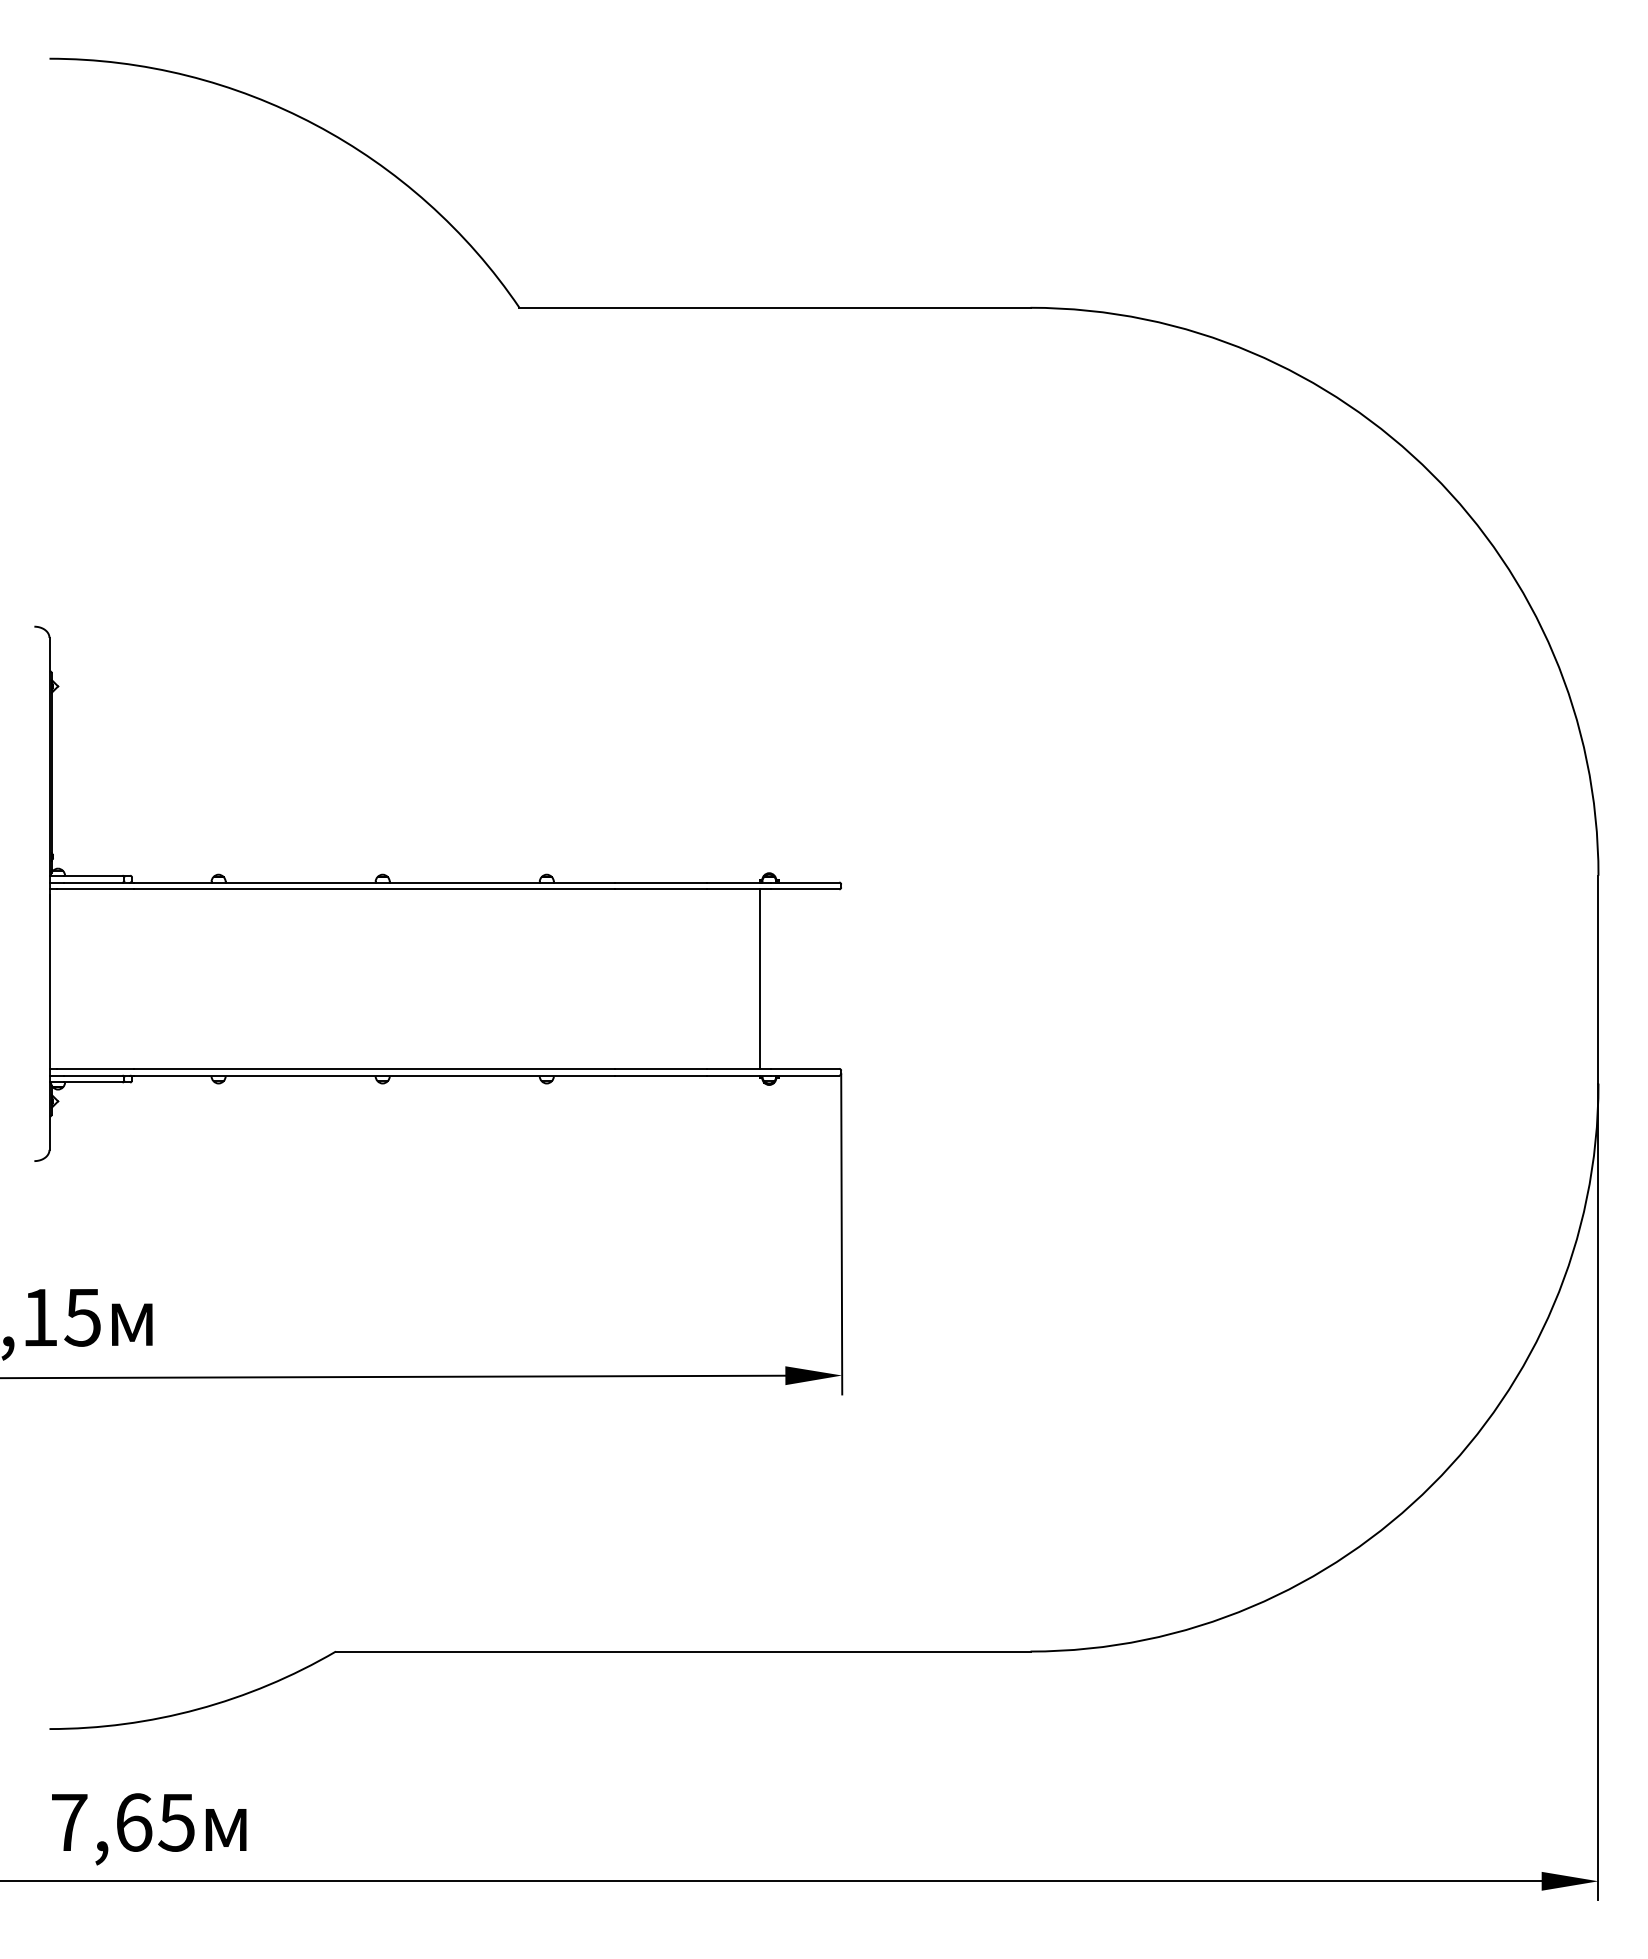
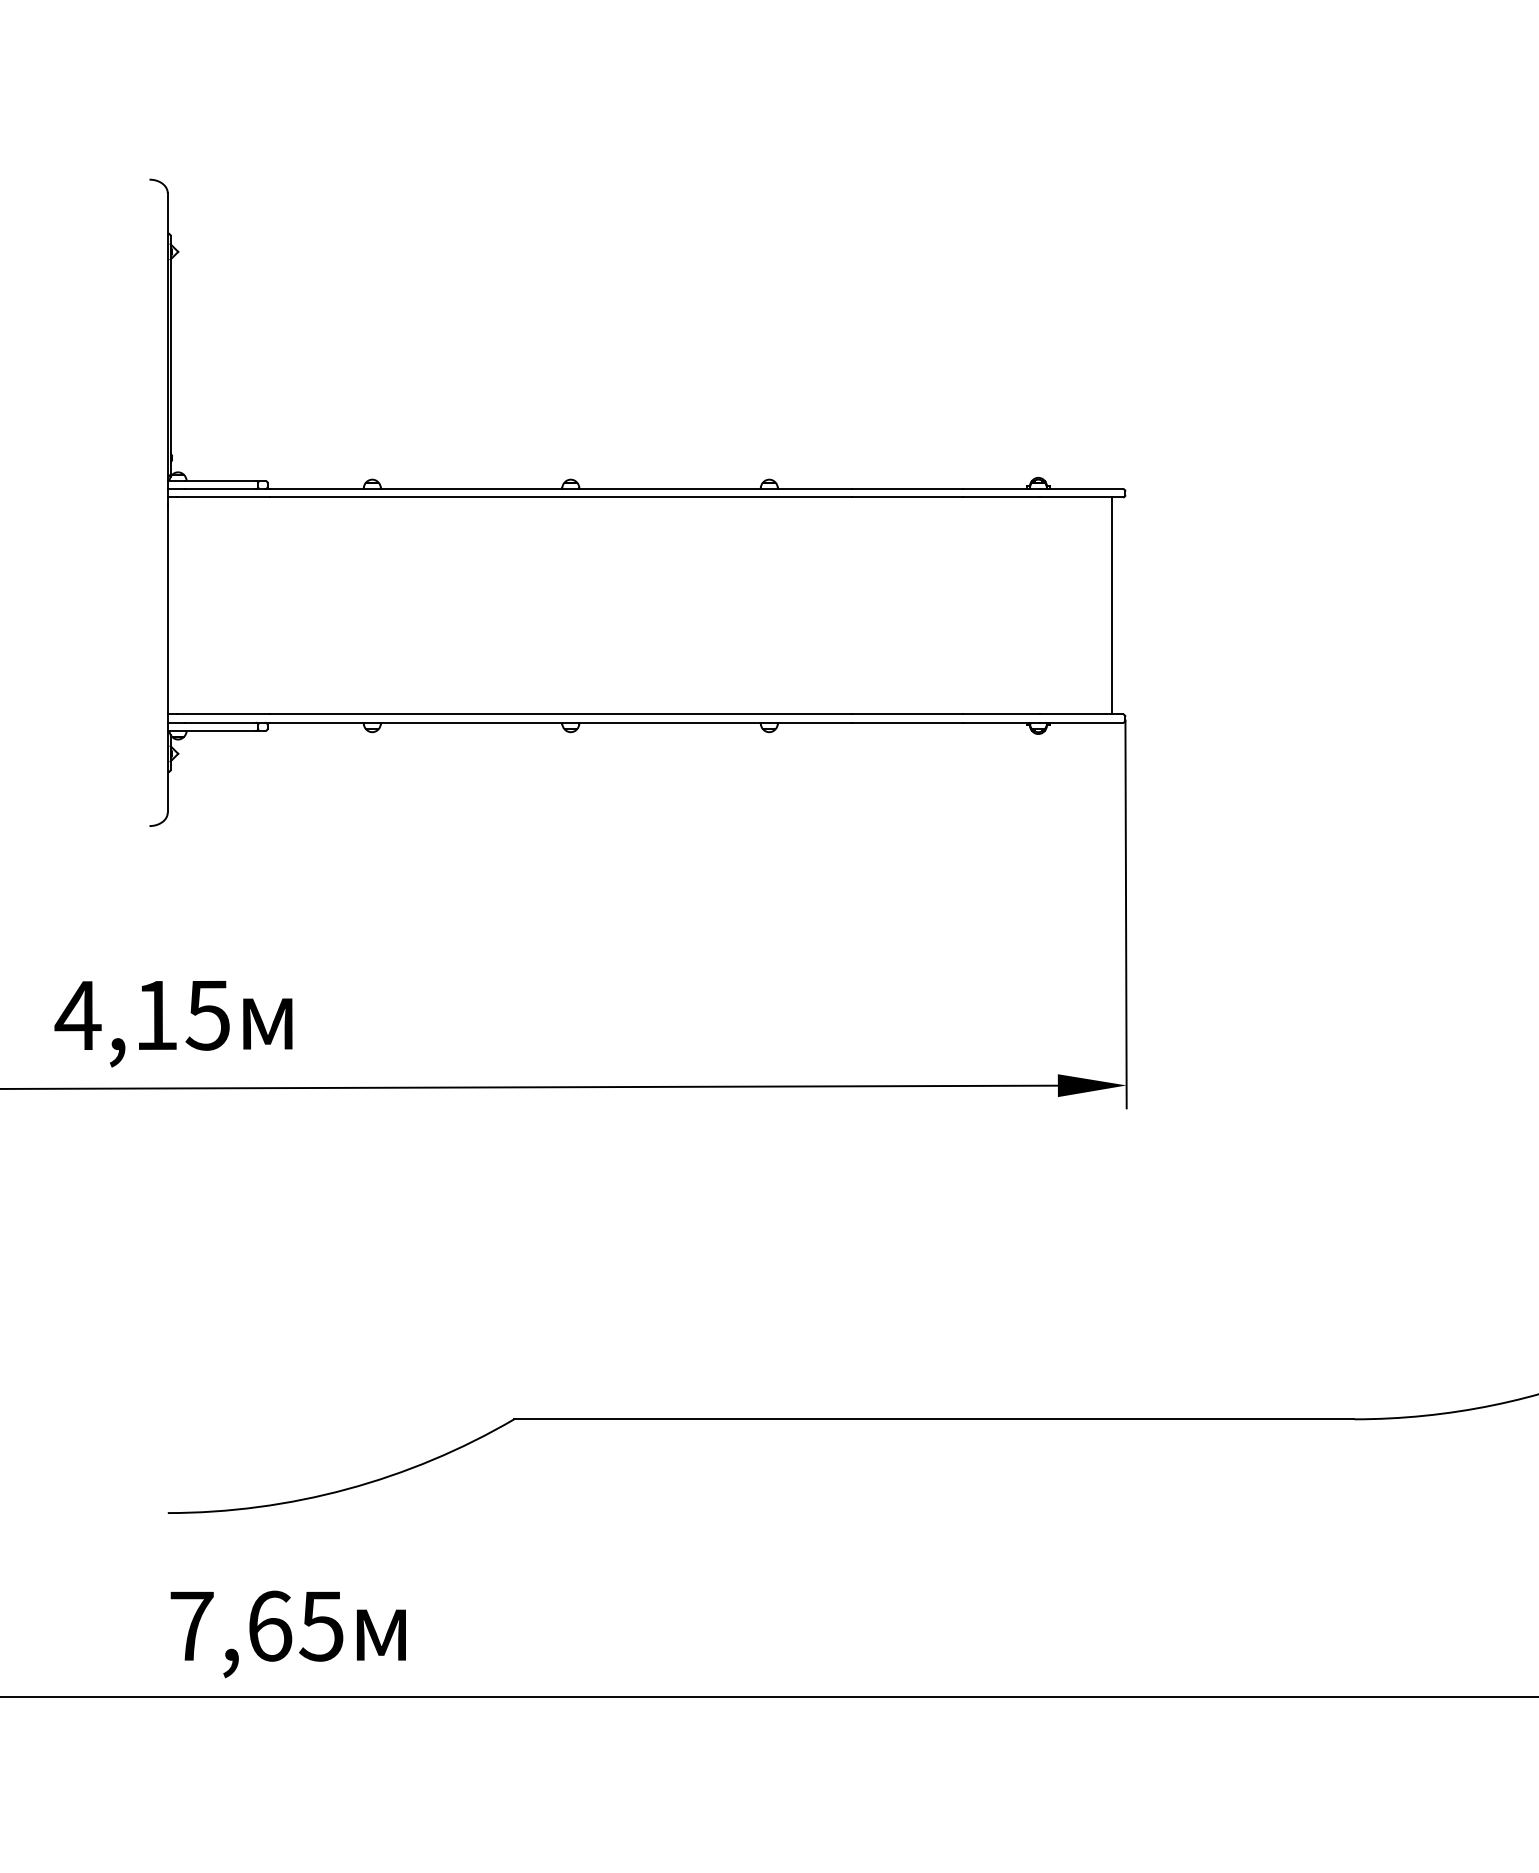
line: (760, 978) -> (1112, 605), moved

